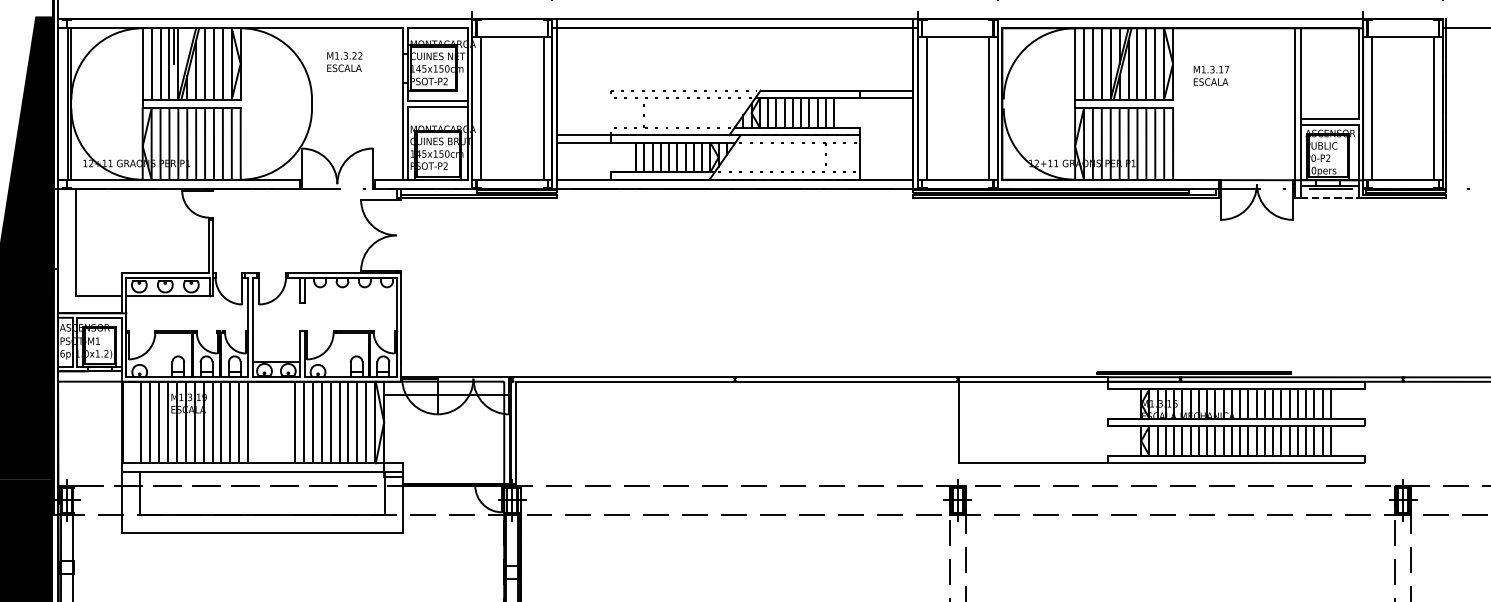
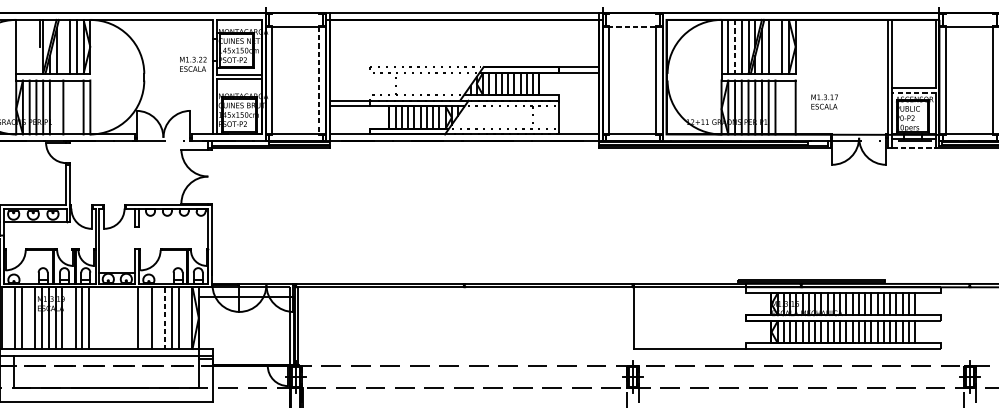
line: (956, 37) -> (631, 26), solid -> dashed
text: (344, 62) -> (193, 64), moved
line: (151, 63) -> (22, 46), removed
line: (160, 63) -> (29, 46), removed
line: (169, 63) -> (36, 46), removed
line: (205, 63) -> (63, 46), removed
line: (1092, 63) -> (734, 46), solid -> dashed
line: (1146, 63) -> (775, 46), removed
text: (1210, 75) -> (823, 101), moved
line: (543, 108) -> (319, 80), solid -> dashed
line: (1329, 124) -> (914, 92), solid -> dashed
line: (196, 143) -> (56, 107), removed
line: (213, 143) -> (69, 107), removed
line: (222, 143) -> (76, 107), removed
line: (1155, 143) -> (782, 107), removed
line: (1164, 143) -> (789, 107), removed
line: (159, 422) -> (28, 318), removed
line: (212, 422) -> (68, 318), removed
line: (248, 422) -> (96, 318), removed
line: (295, 422) -> (131, 318), removed
line: (312, 422) -> (144, 318), removed
line: (330, 422) -> (158, 318), removed
line: (339, 422) -> (165, 318), solid -> dashed
line: (366, 422) -> (185, 318), removed

